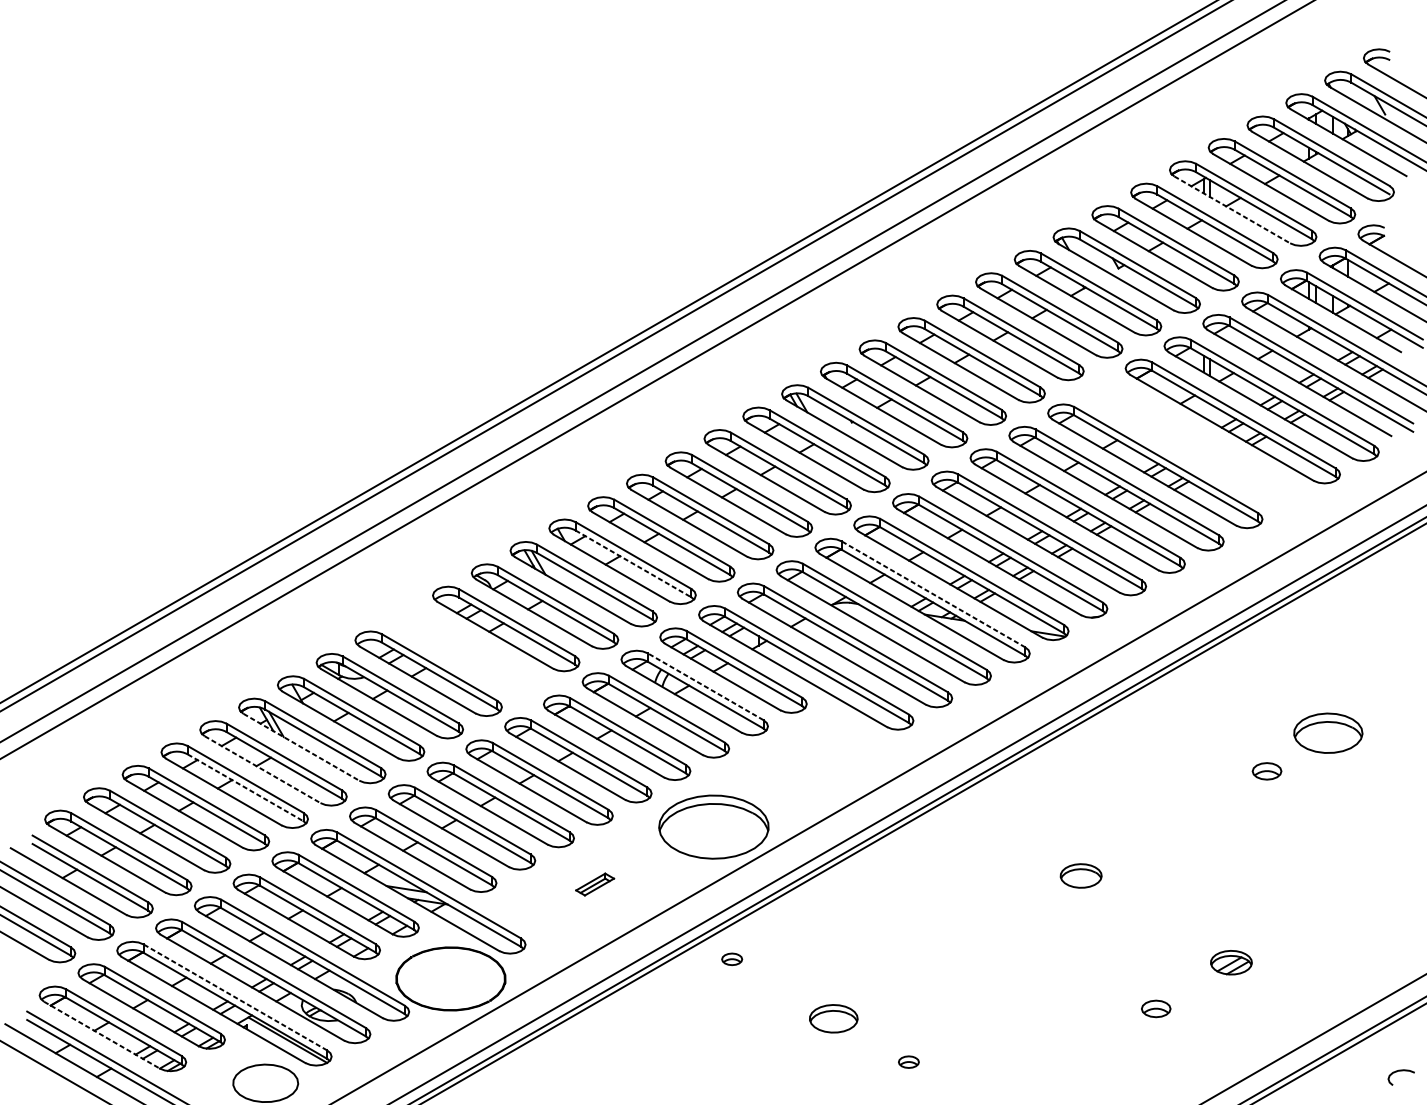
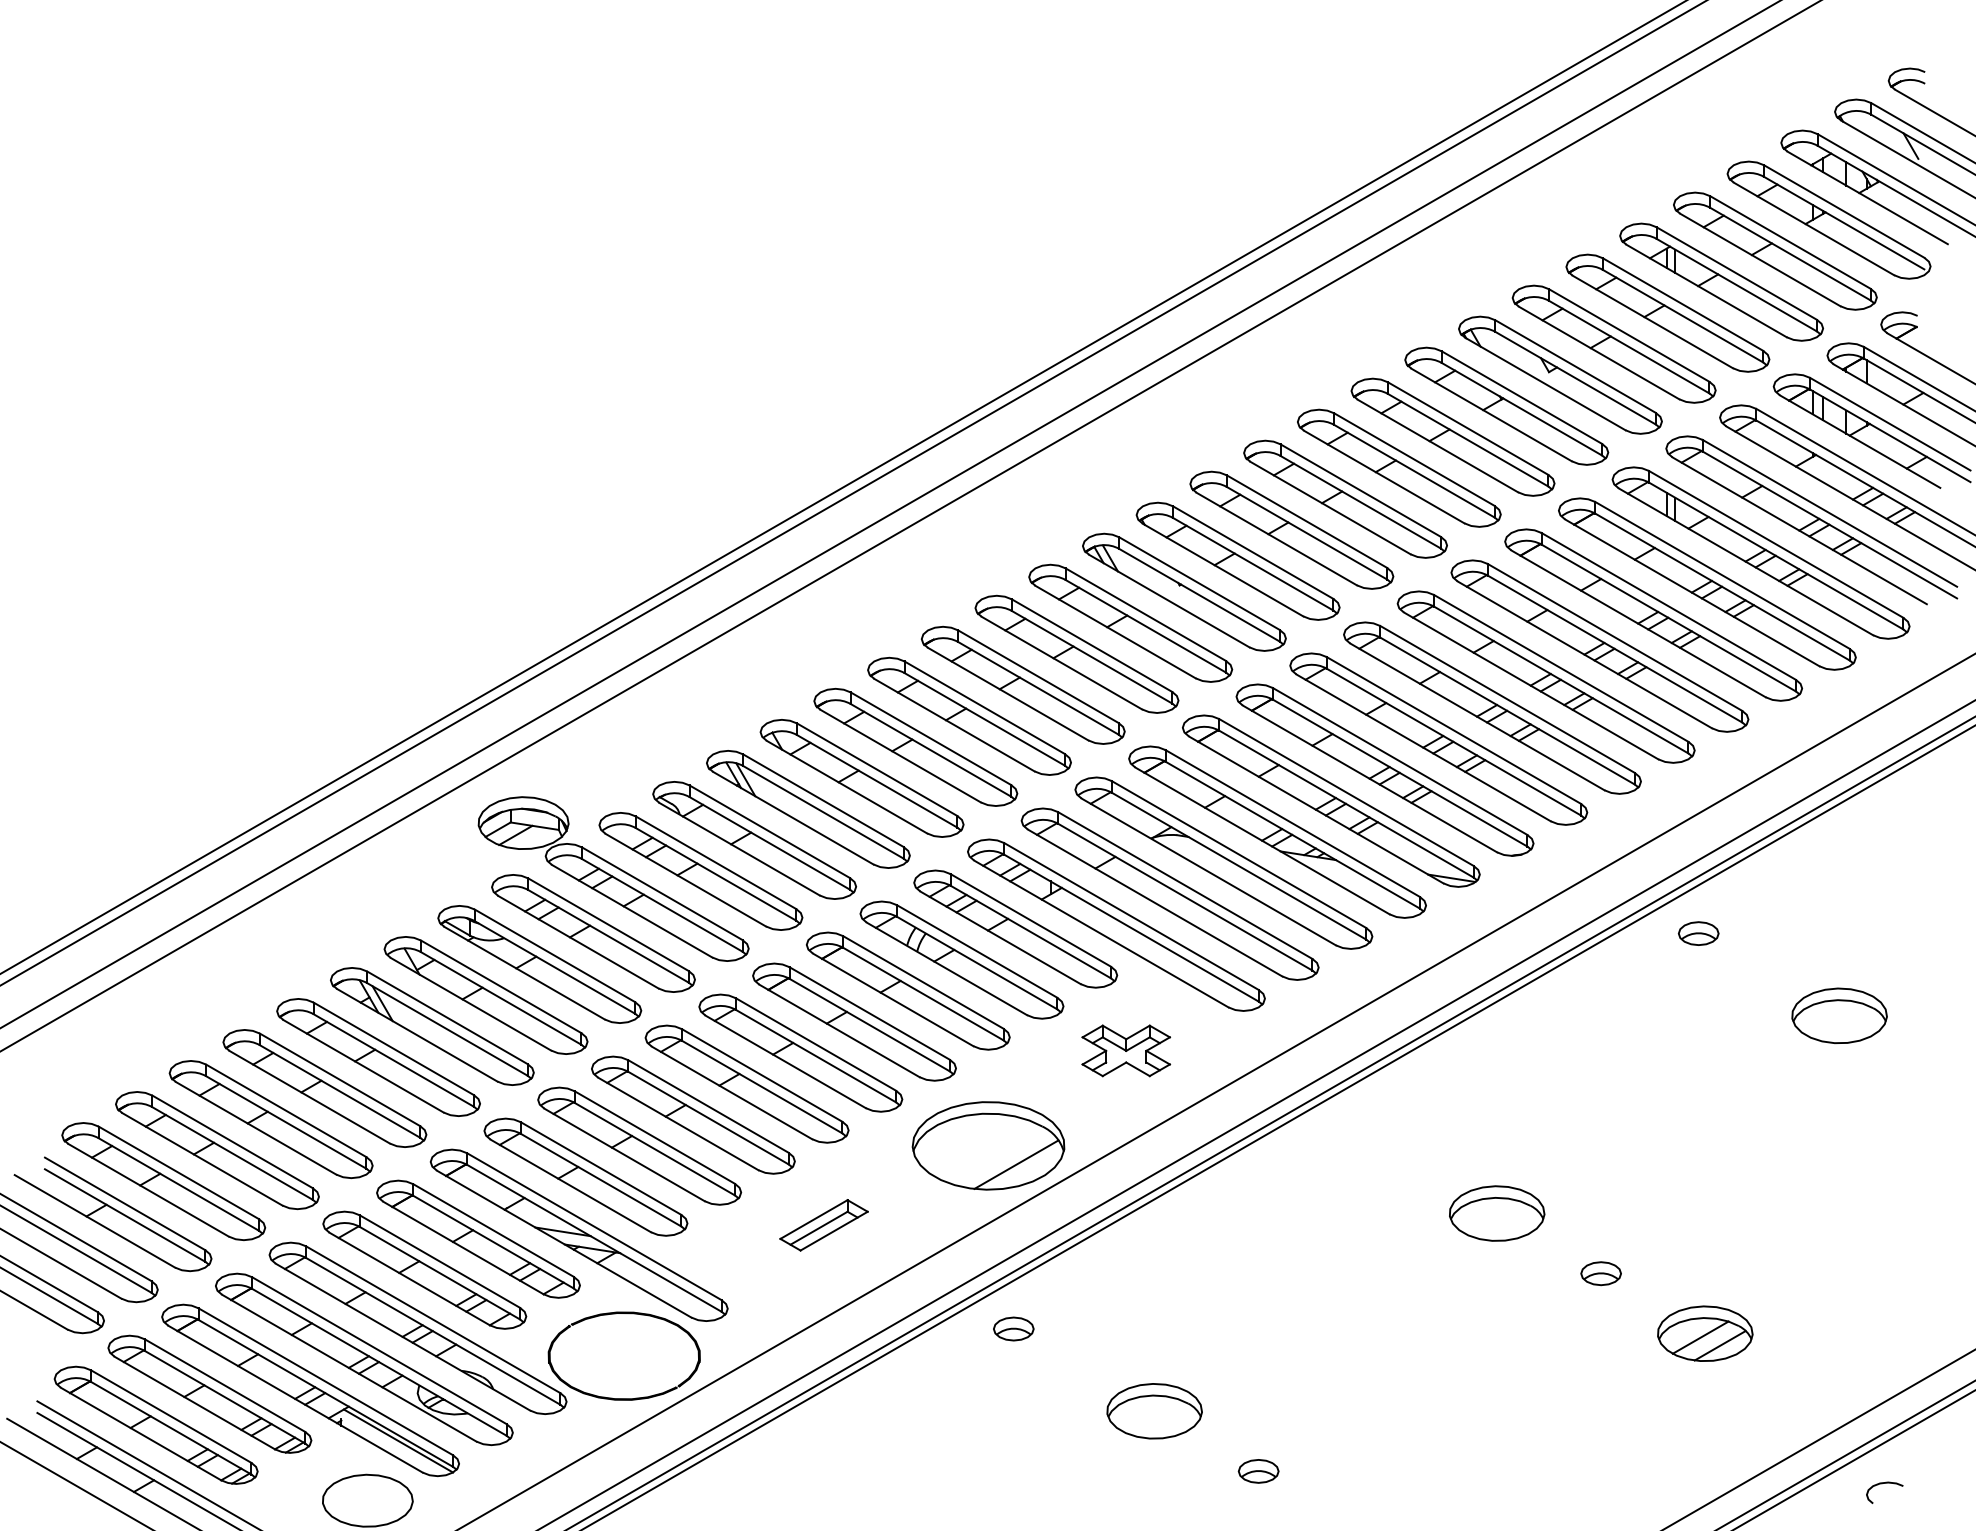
line: (1232, 209) -> (1706, 290), dashed -> solid
part: (1193, 443) -> (1653, 614), added
line: (633, 564) -> (877, 781), dashed -> solid
line: (933, 594) -> (1292, 823), dashed -> solid
part: (443, 634) -> (613, 878), added
line: (705, 686) -> (977, 951), dashed -> solid
line: (301, 747) -> (417, 1035), dashed -> solid
part: (813, 758) -> (1126, 1050), added
line: (262, 769) -> (363, 1066), dashed -> solid
part: (1266, 771) -> (1698, 933), moved
line: (246, 787) -> (340, 1091), dashed -> solid
line: (734, 840) -> (1016, 1164), added
part: (1081, 875) -> (1497, 1213), size x1.67
part: (594, 884) -> (823, 1225), size x1.67
part: (731, 958) -> (1013, 1328), size x1.43
part: (1231, 962) -> (1705, 1333), size x1.67
line: (235, 997) -> (325, 1381), dashed -> solid
part: (1155, 1008) -> (1600, 1273), moved
part: (833, 1018) -> (1154, 1411), size x1.43
line: (102, 1035) -> (141, 1434), dashed -> solid
part: (908, 1062) -> (1258, 1471), size x1.43
curve: (1399, 1071) -> (1882, 1484), moved

